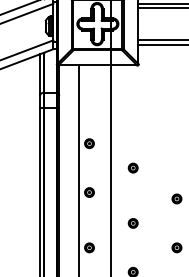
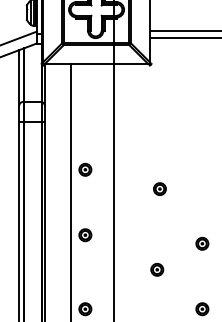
part: (132, 167) -> (158, 188), moved
part: (132, 223) -> (156, 269), moved

